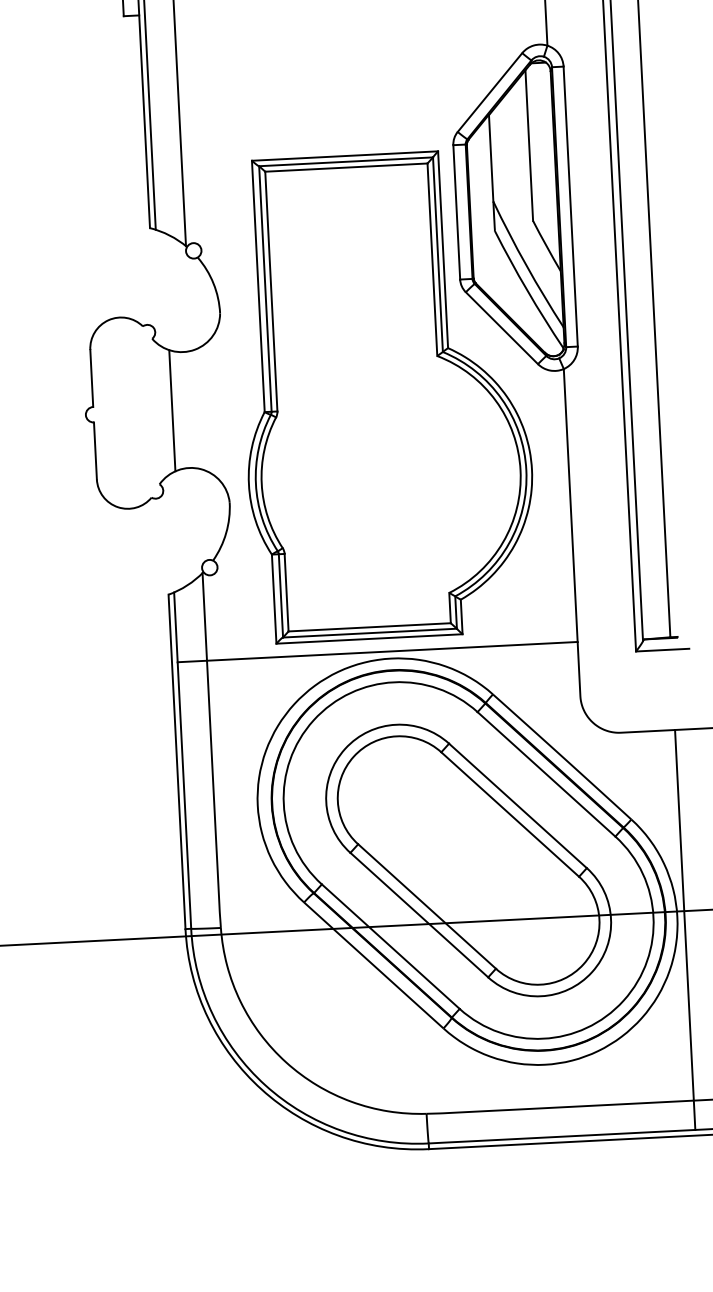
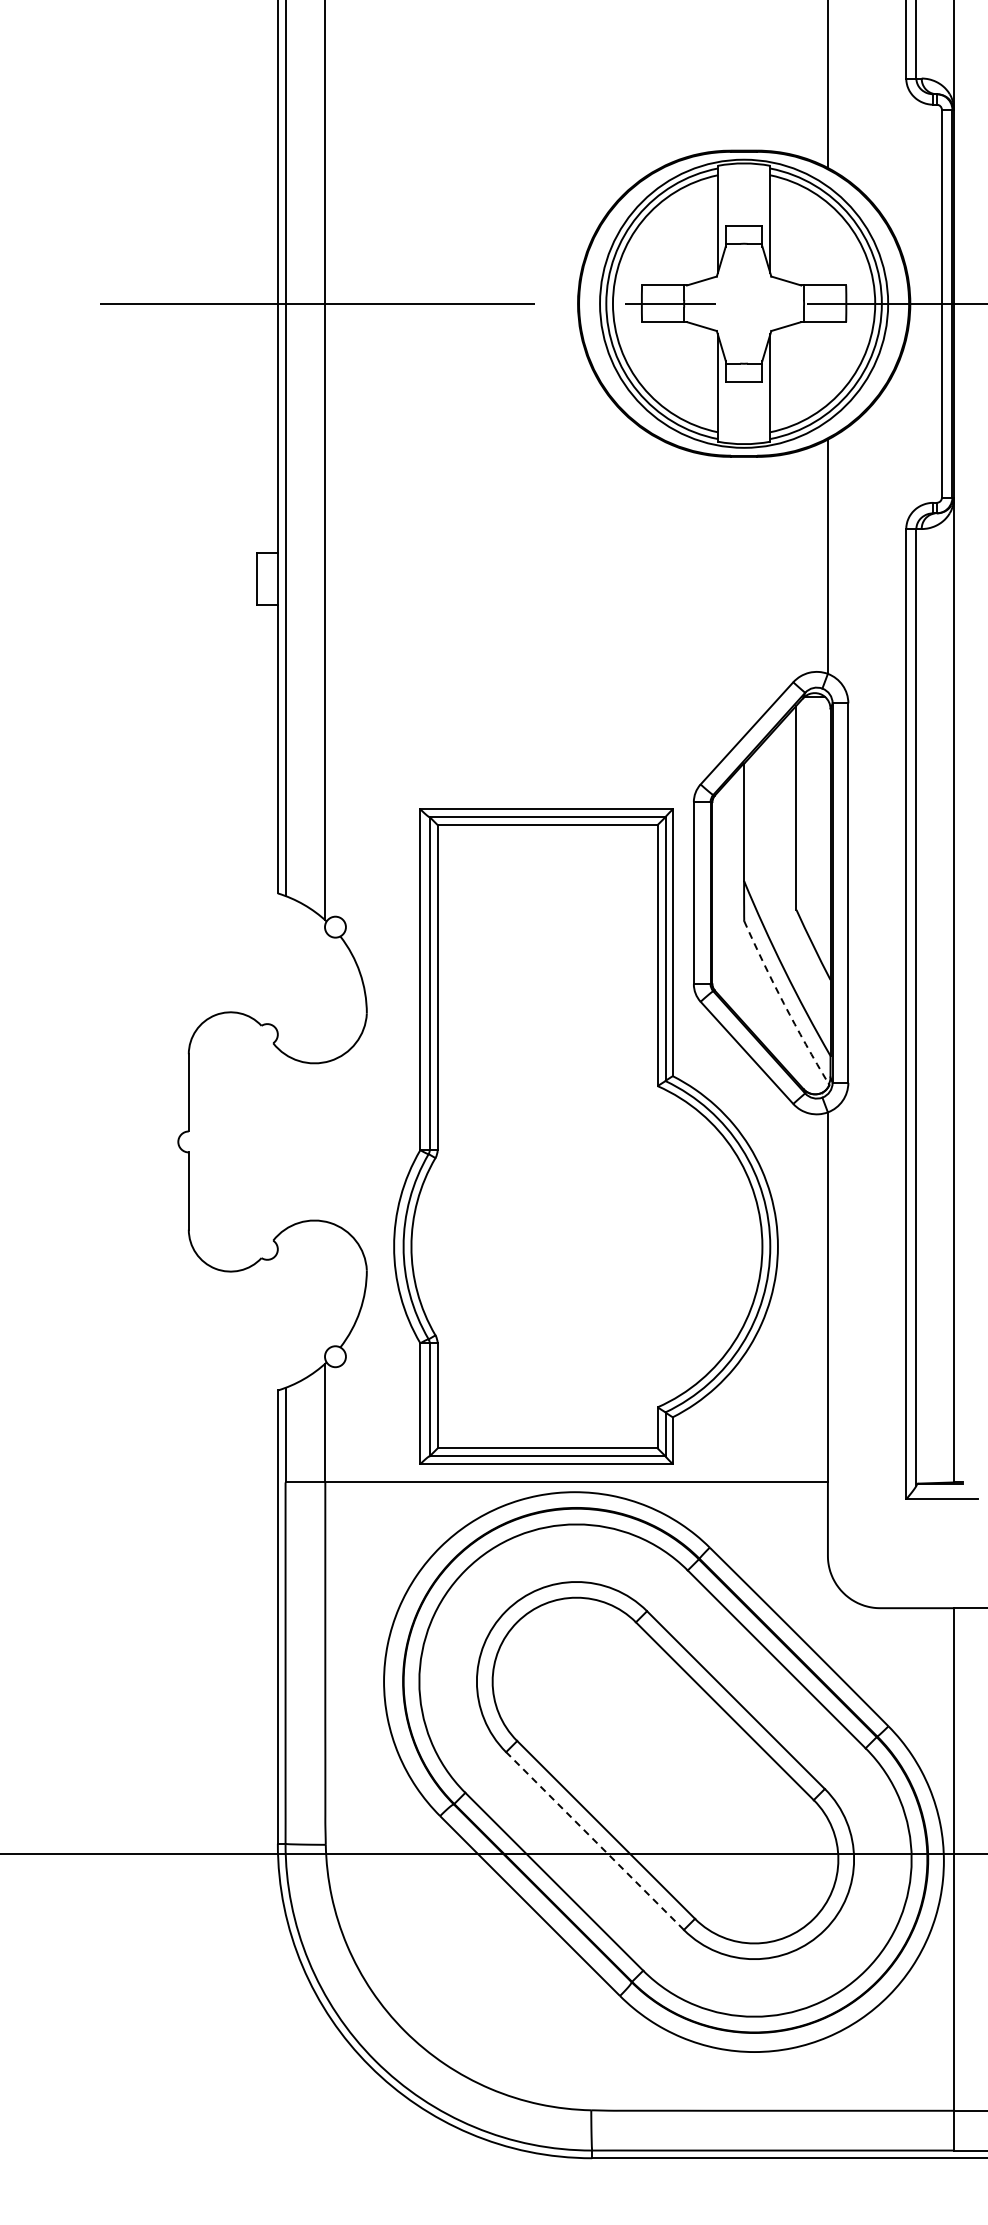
arc: (527, 290) -> (784, 1003), solid -> dashed
line: (172, 410) -> (295, 1141), removed
line: (419, 915) -> (595, 1841), solid -> dashed

